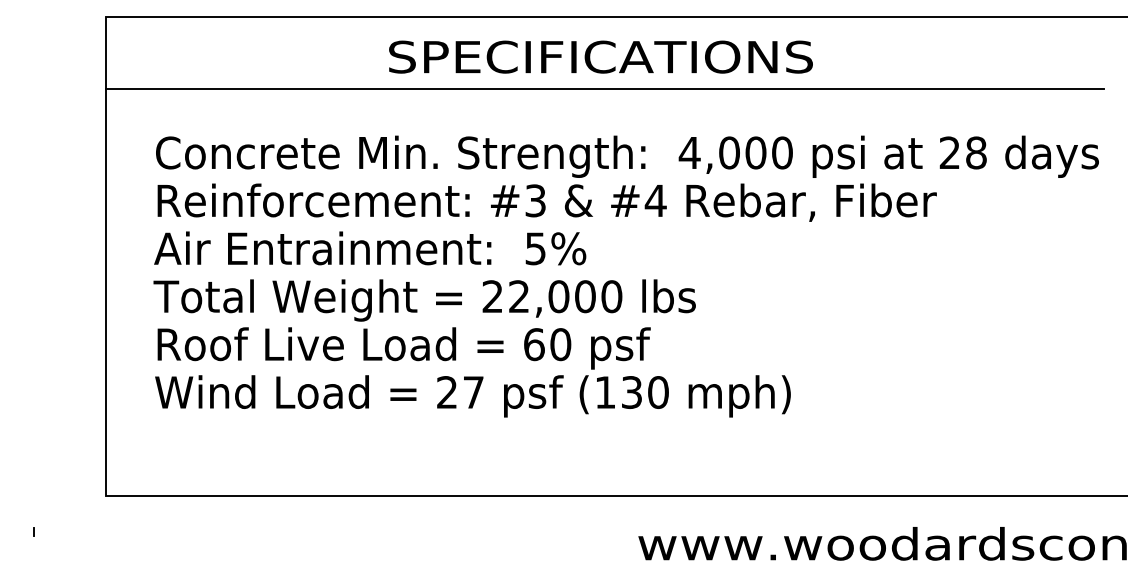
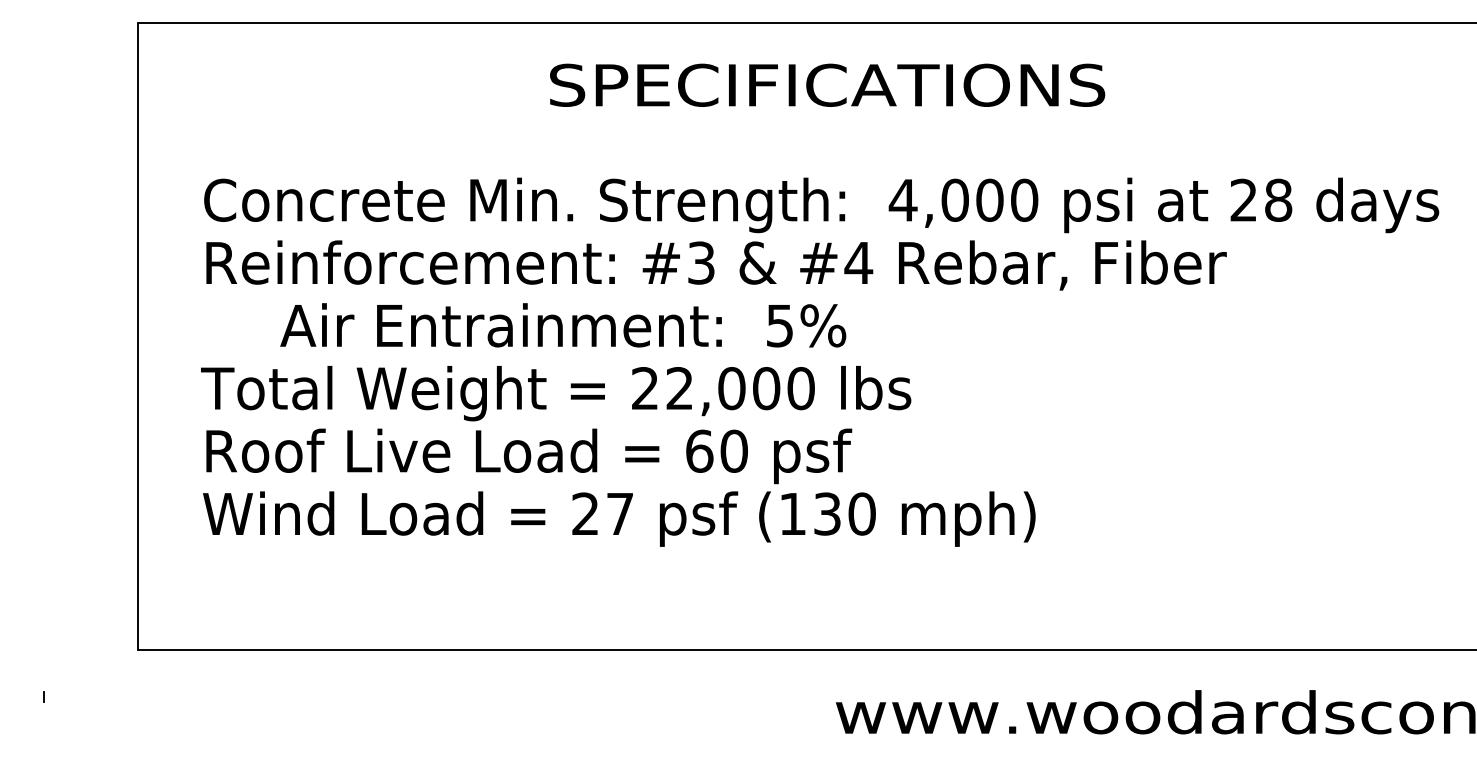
text: (600, 56) -> (826, 84), moved
line: (604, 89) -> (791, 117), removed
text: (370, 248) -> (563, 325), moved

